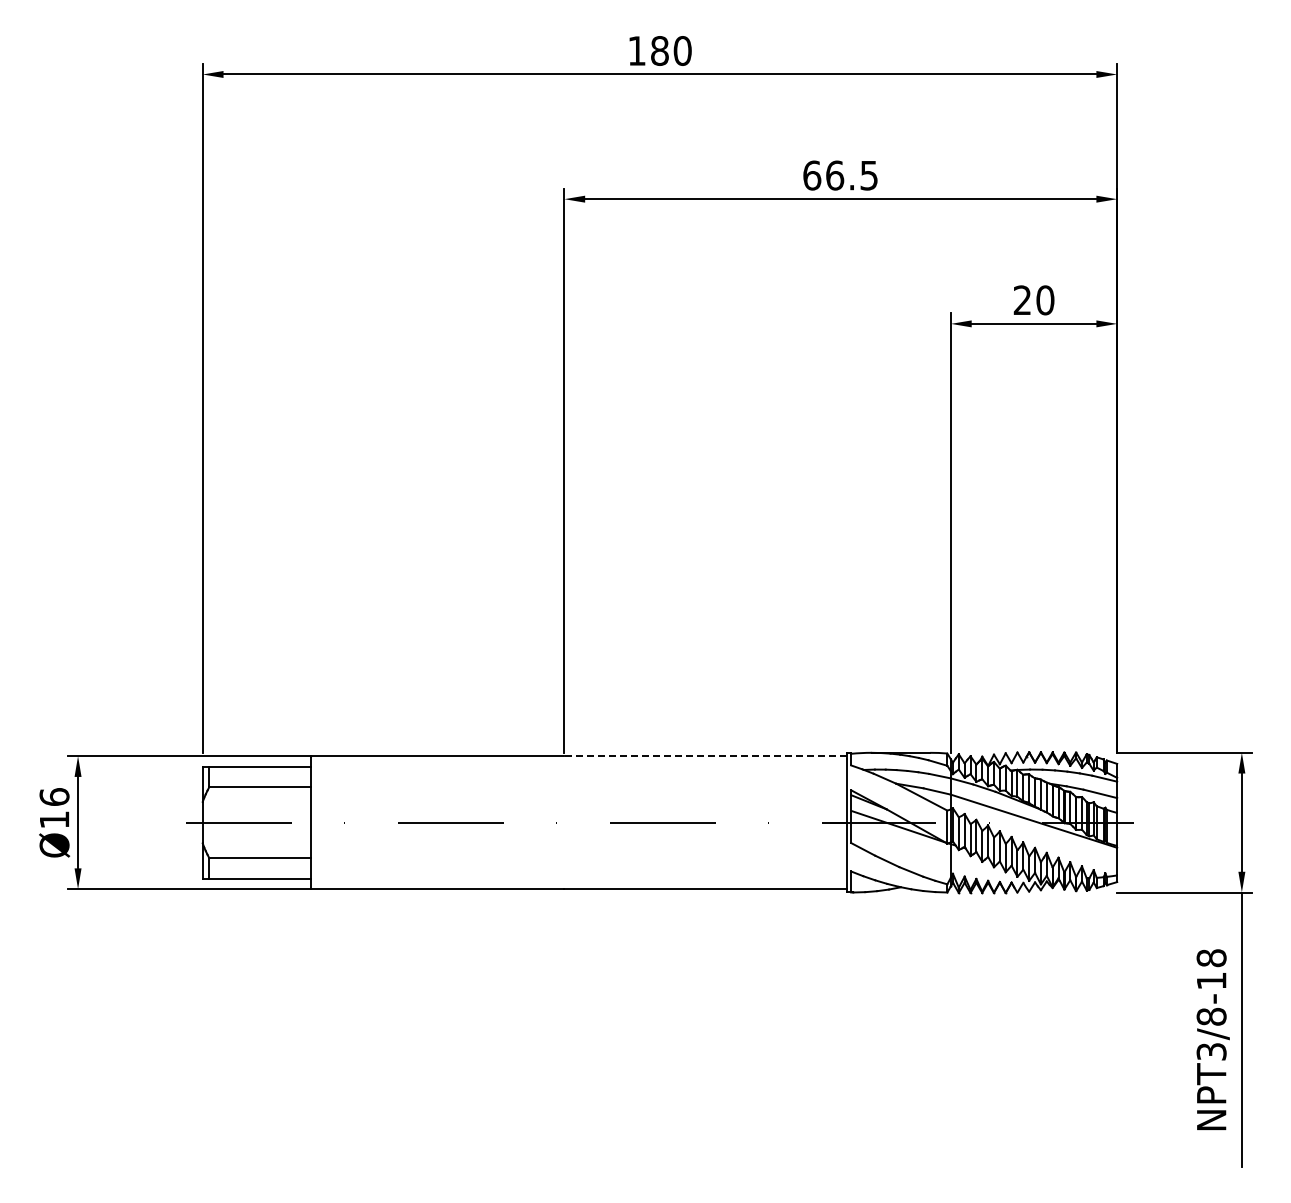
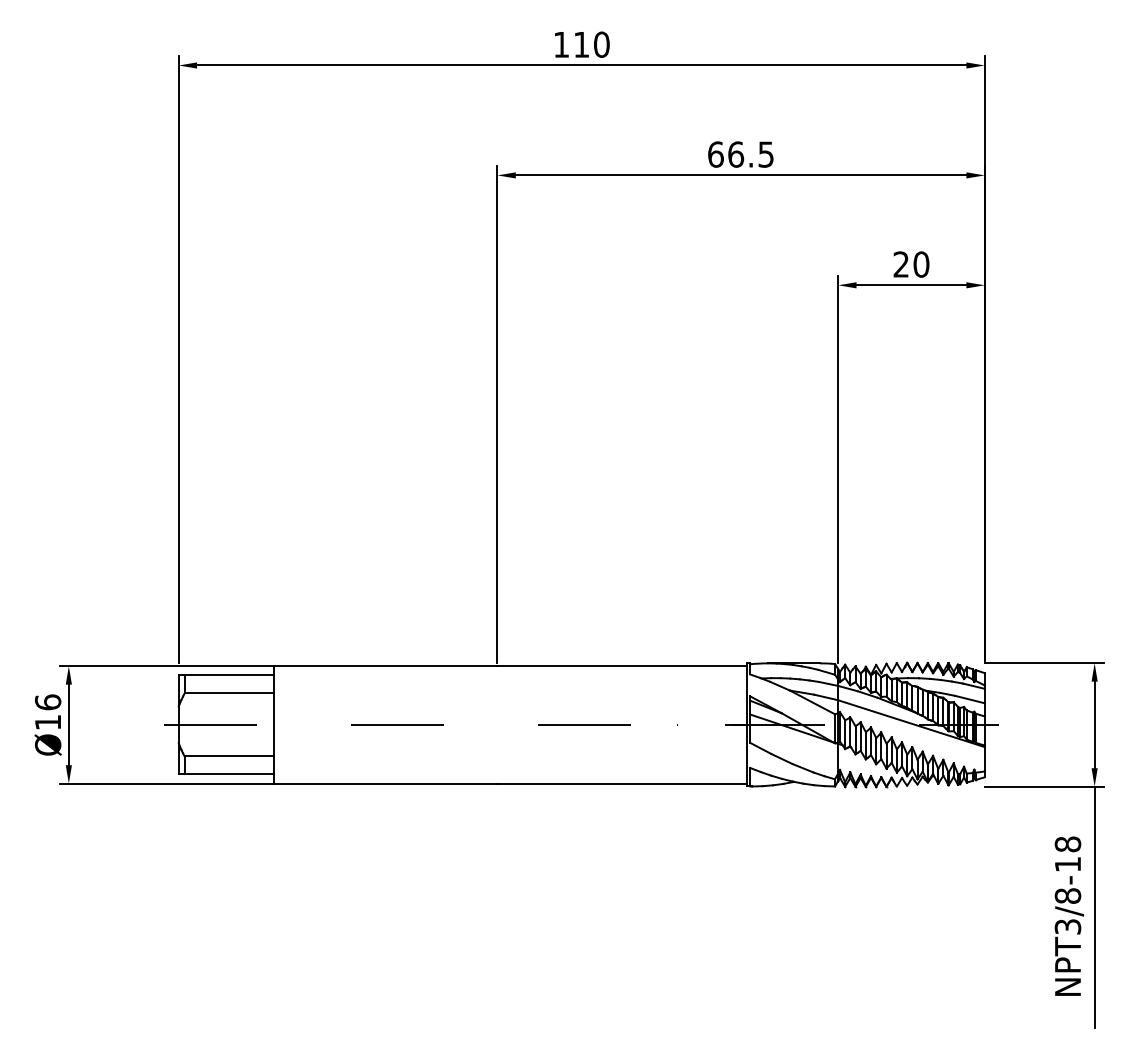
text: (659, 50) -> (581, 44), 180 -> 110
line: (705, 756) -> (621, 666), dashed -> solid

